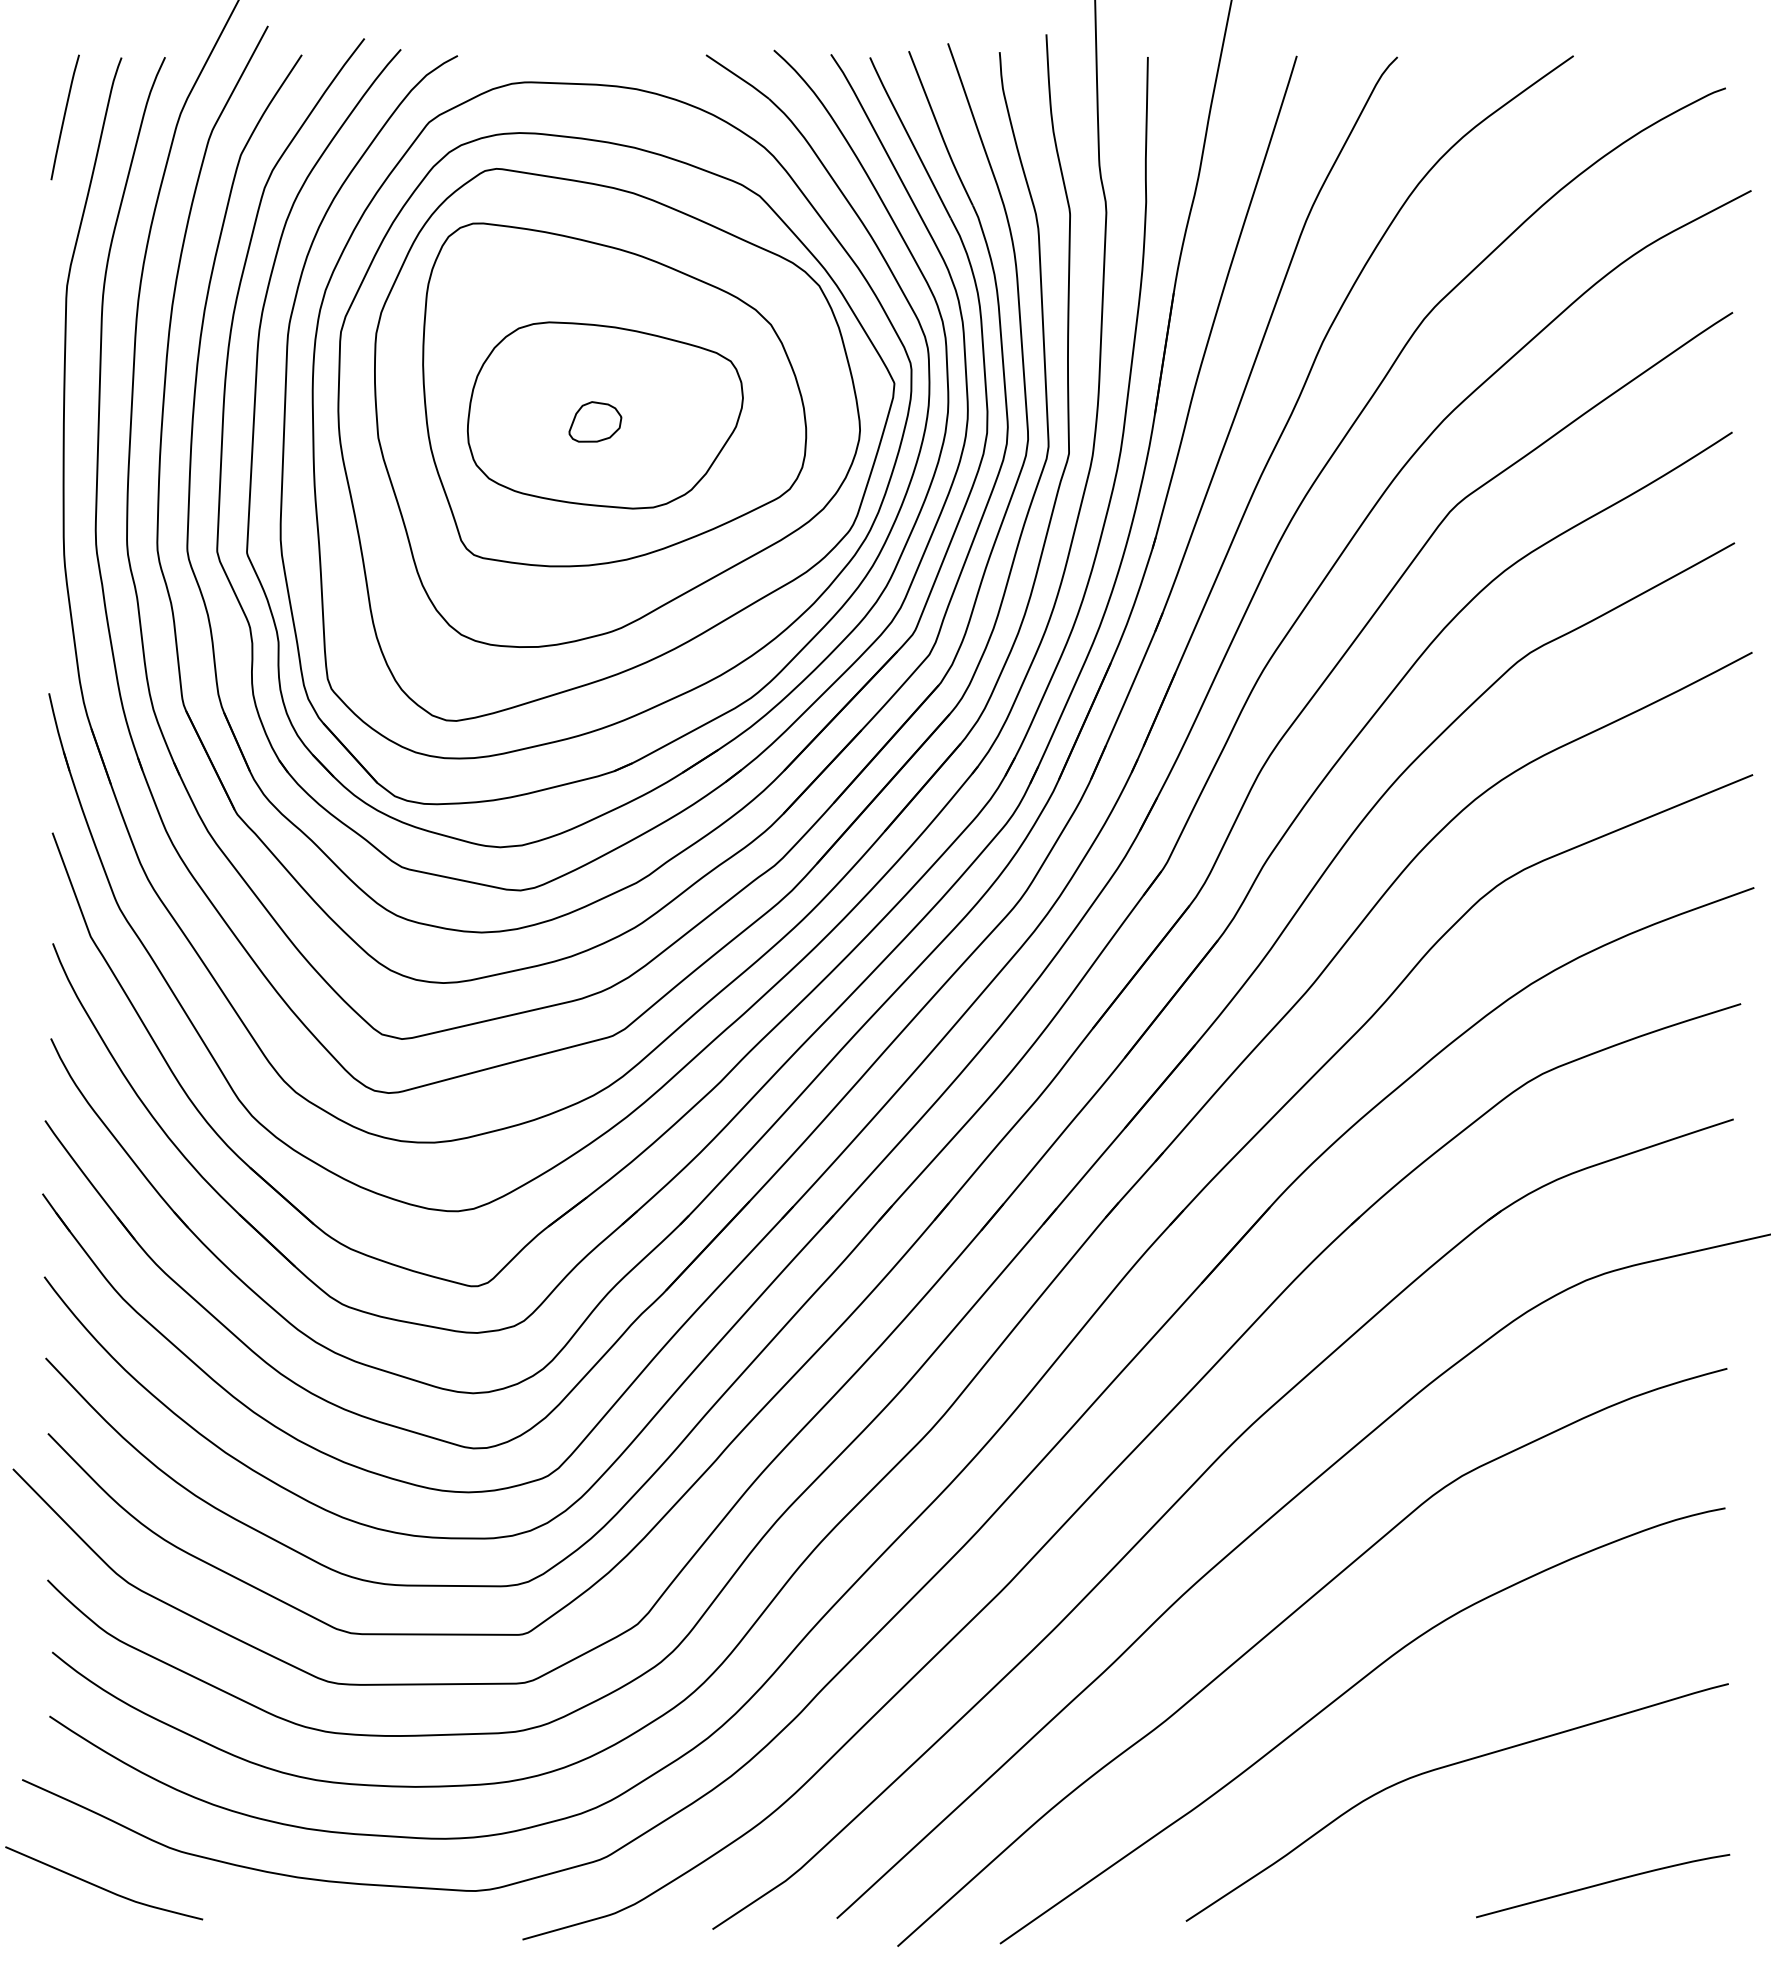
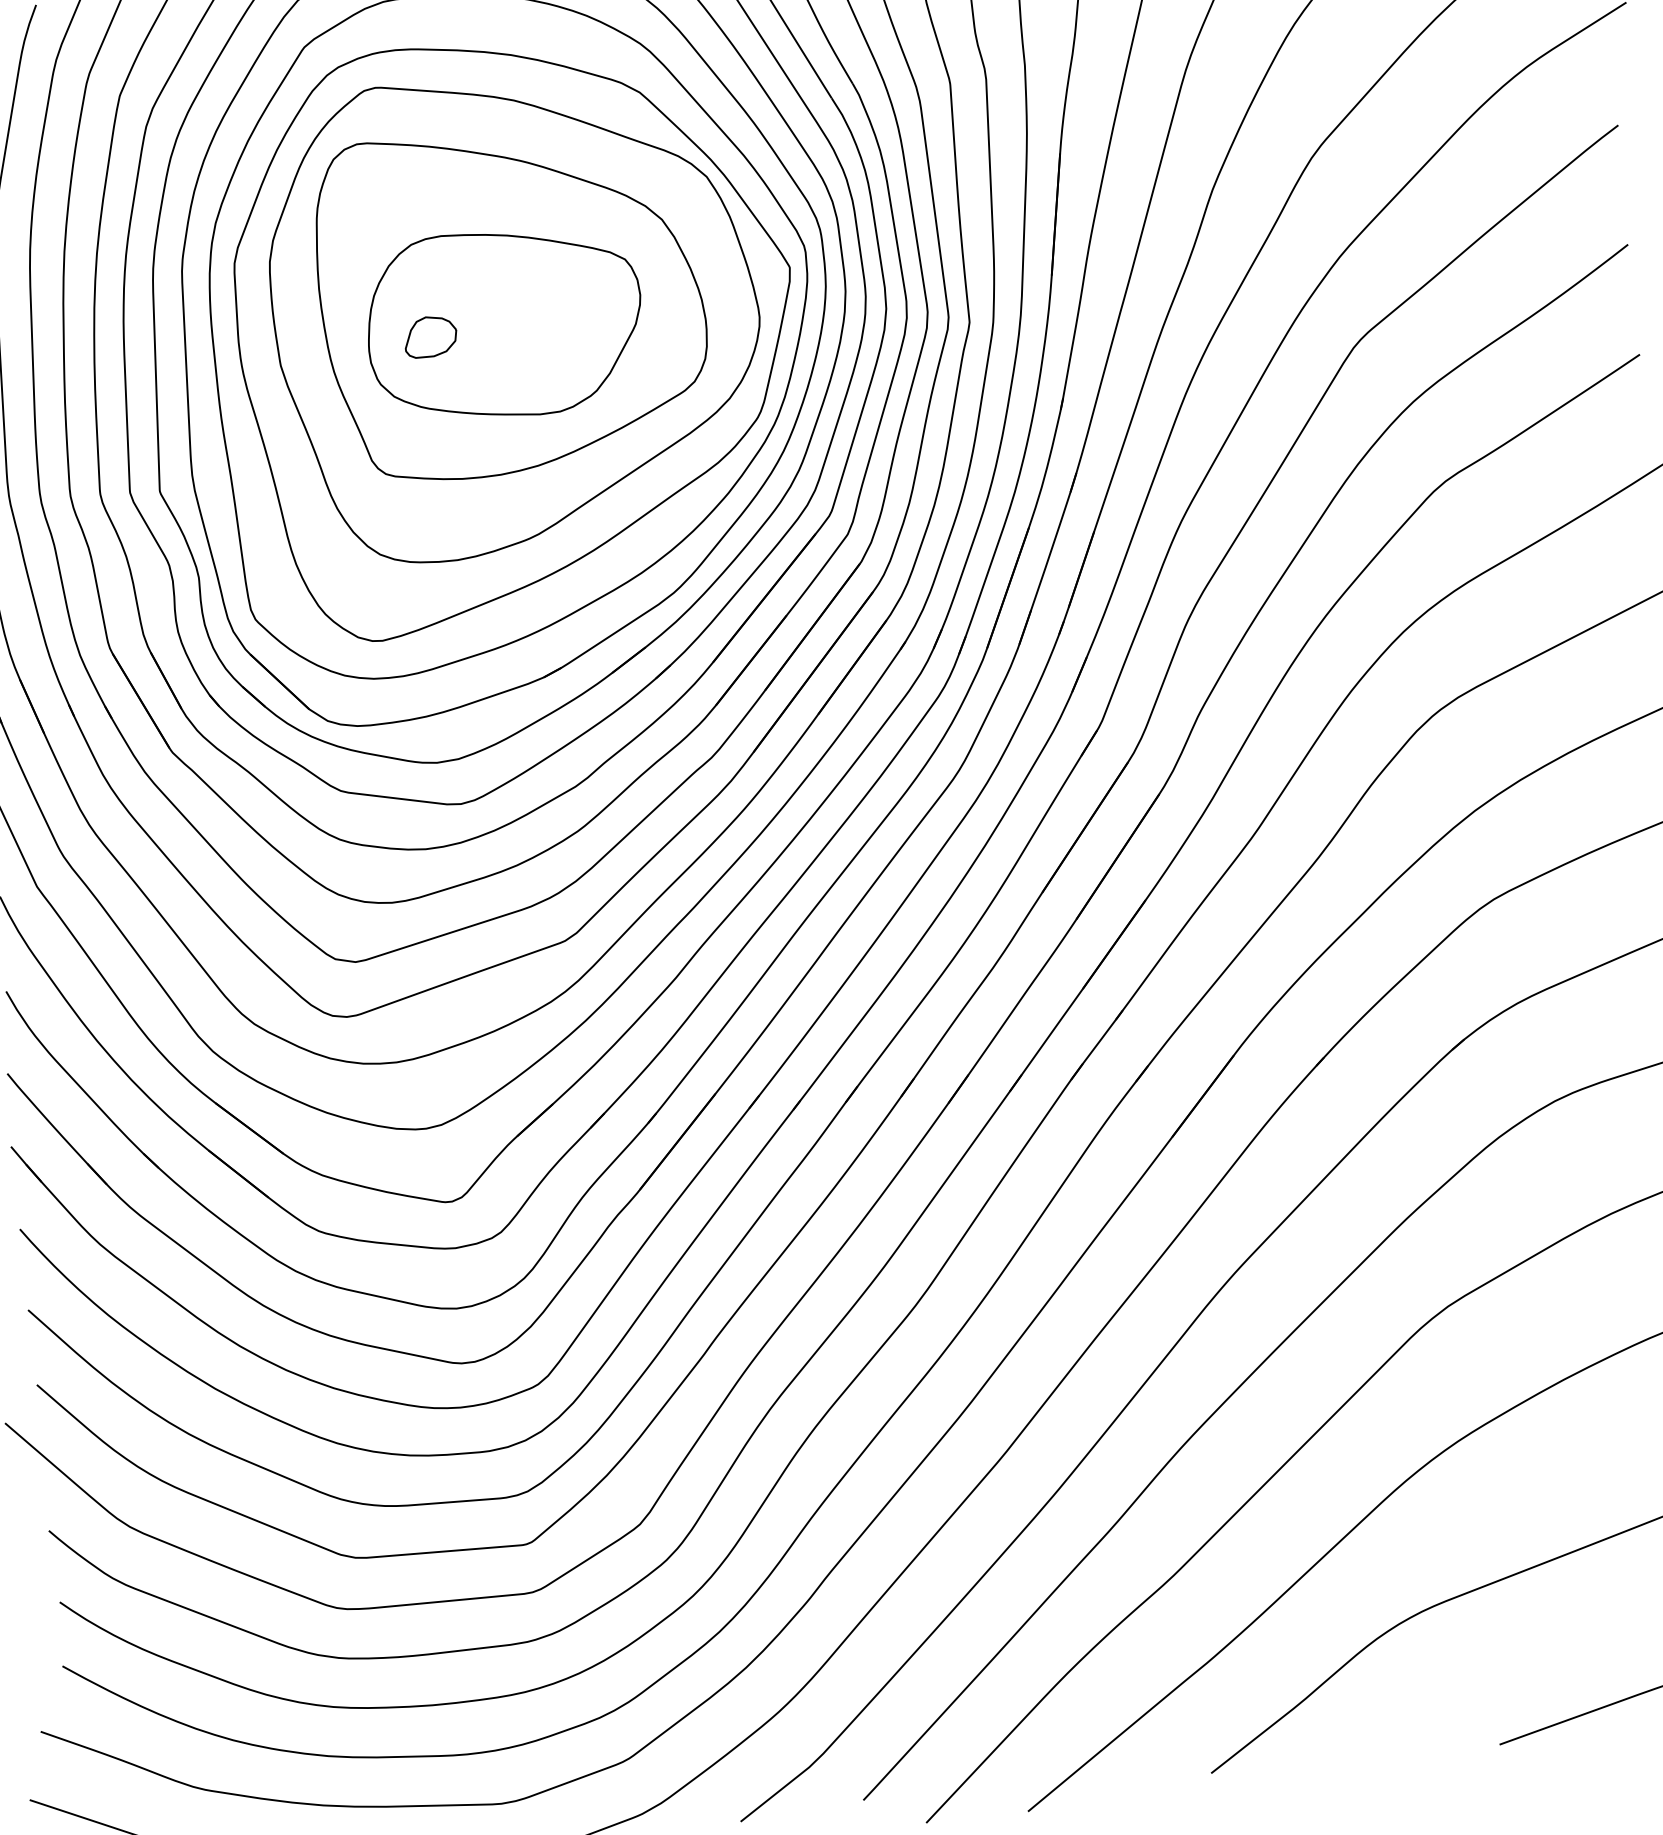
part: (595, 421) -> (430, 336), moved

